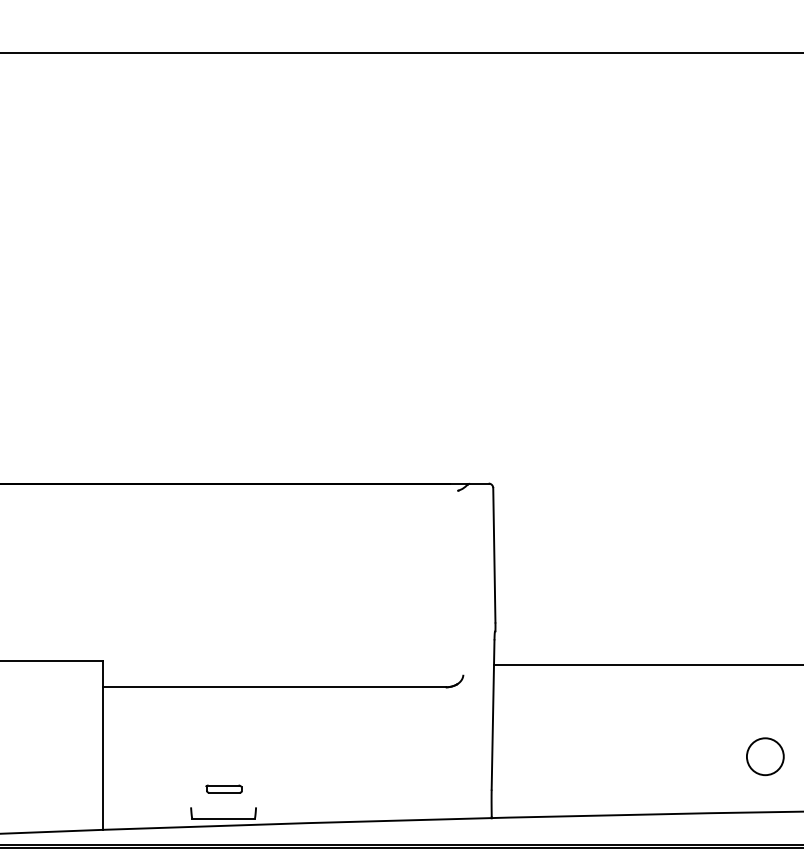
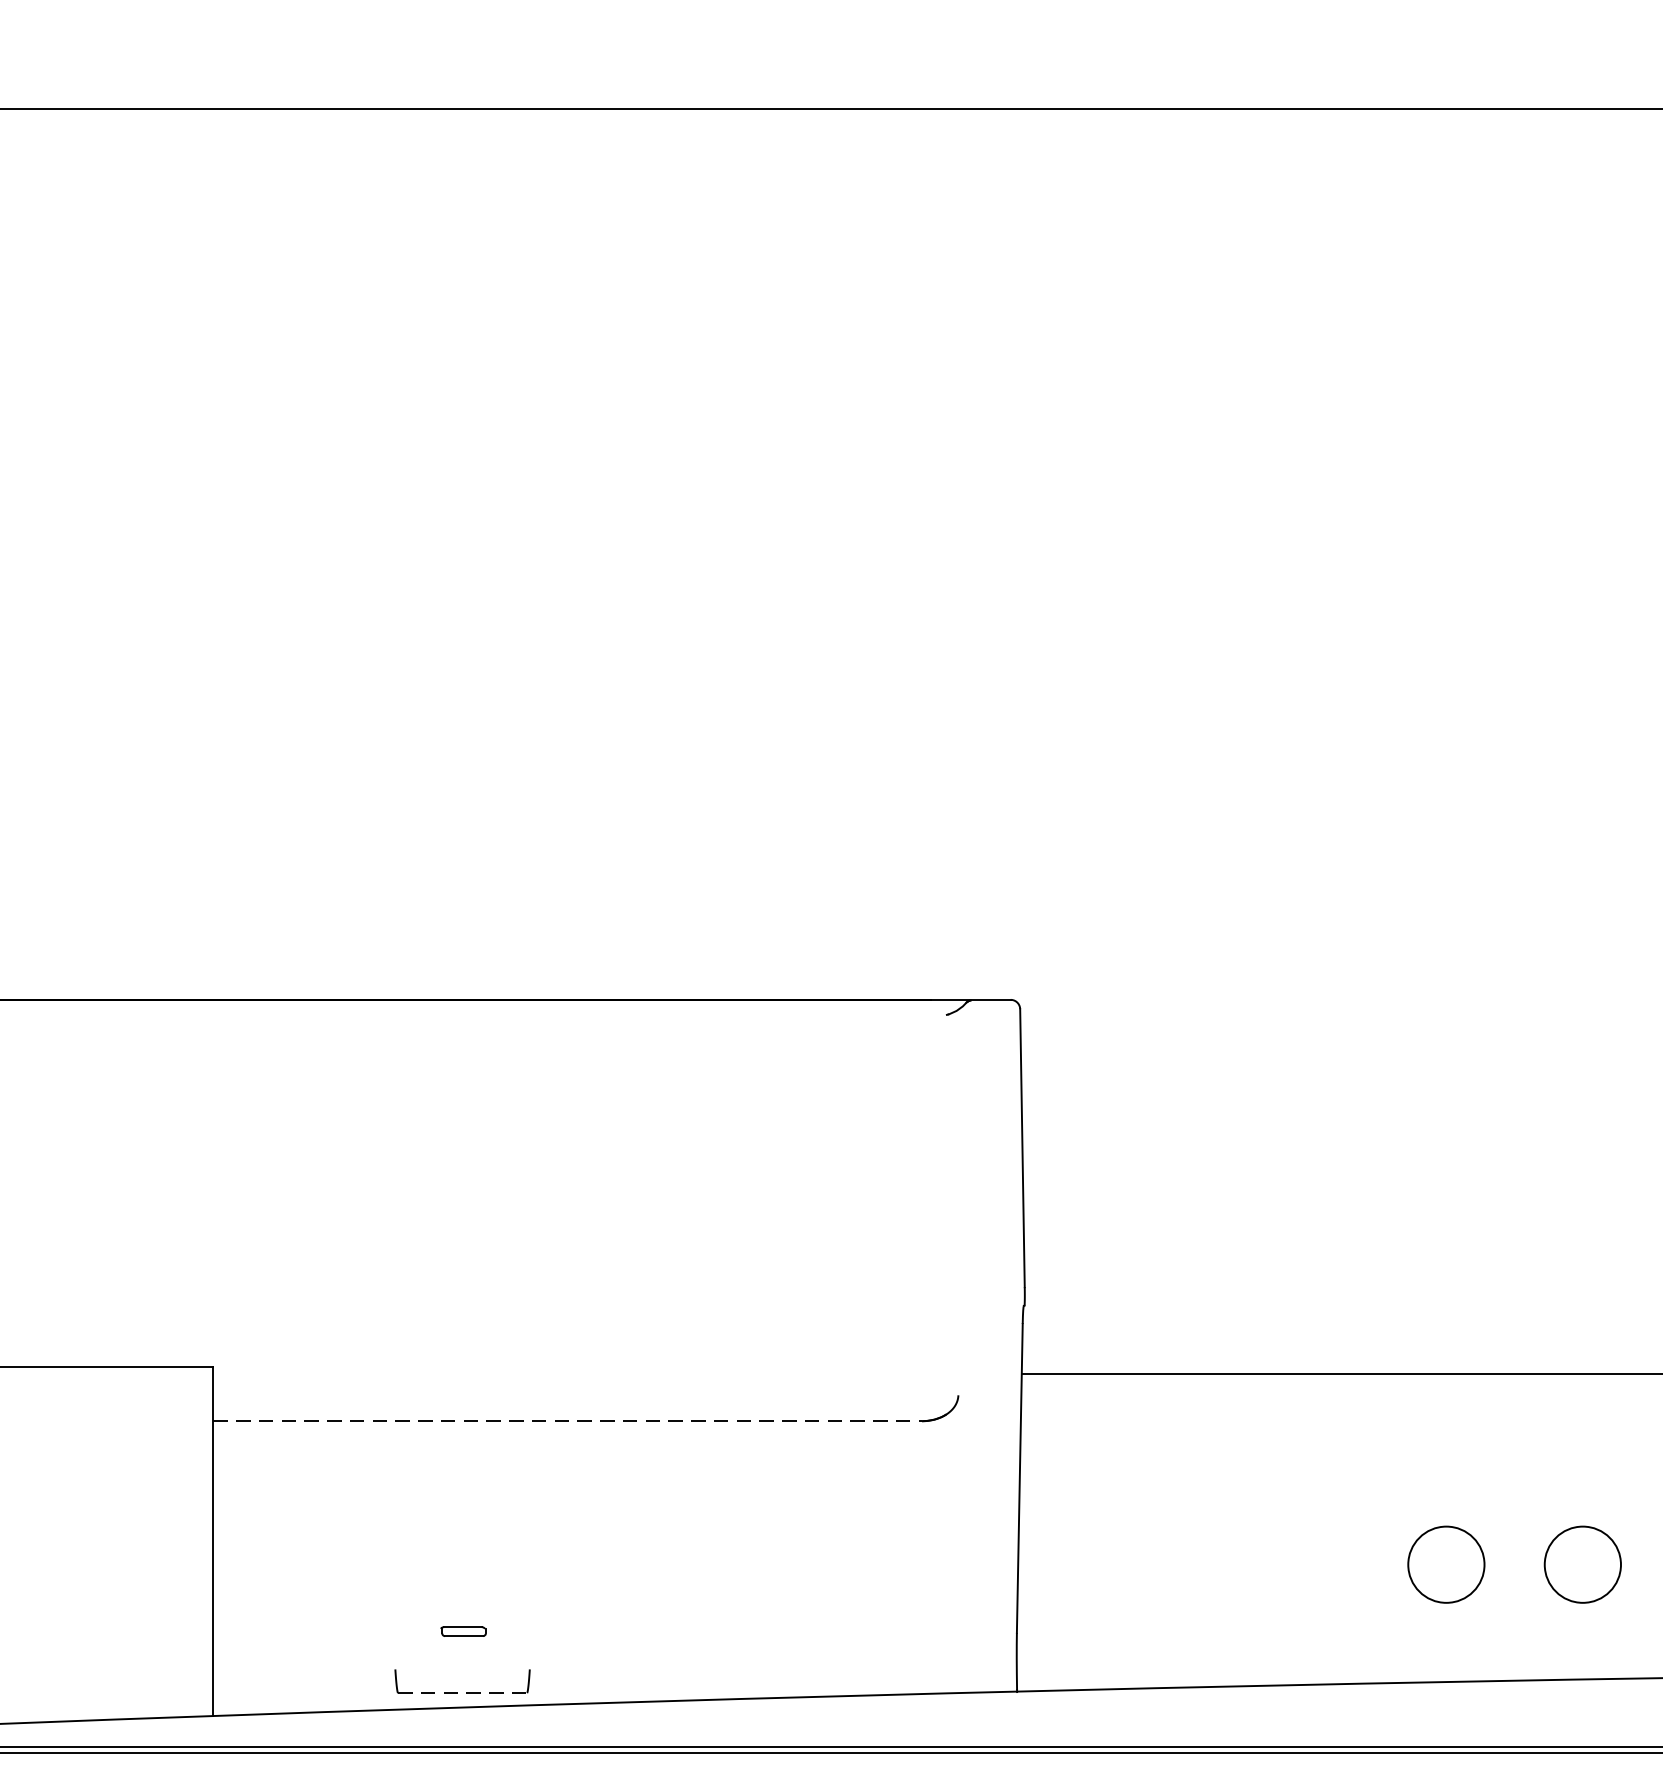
line: (274, 687) -> (567, 1421), solid -> dashed
circle: (699, 756) -> (1446, 1564), added
part: (223, 788) -> (462, 1630), size x0.6
line: (224, 818) -> (464, 1692), solid -> dashed

